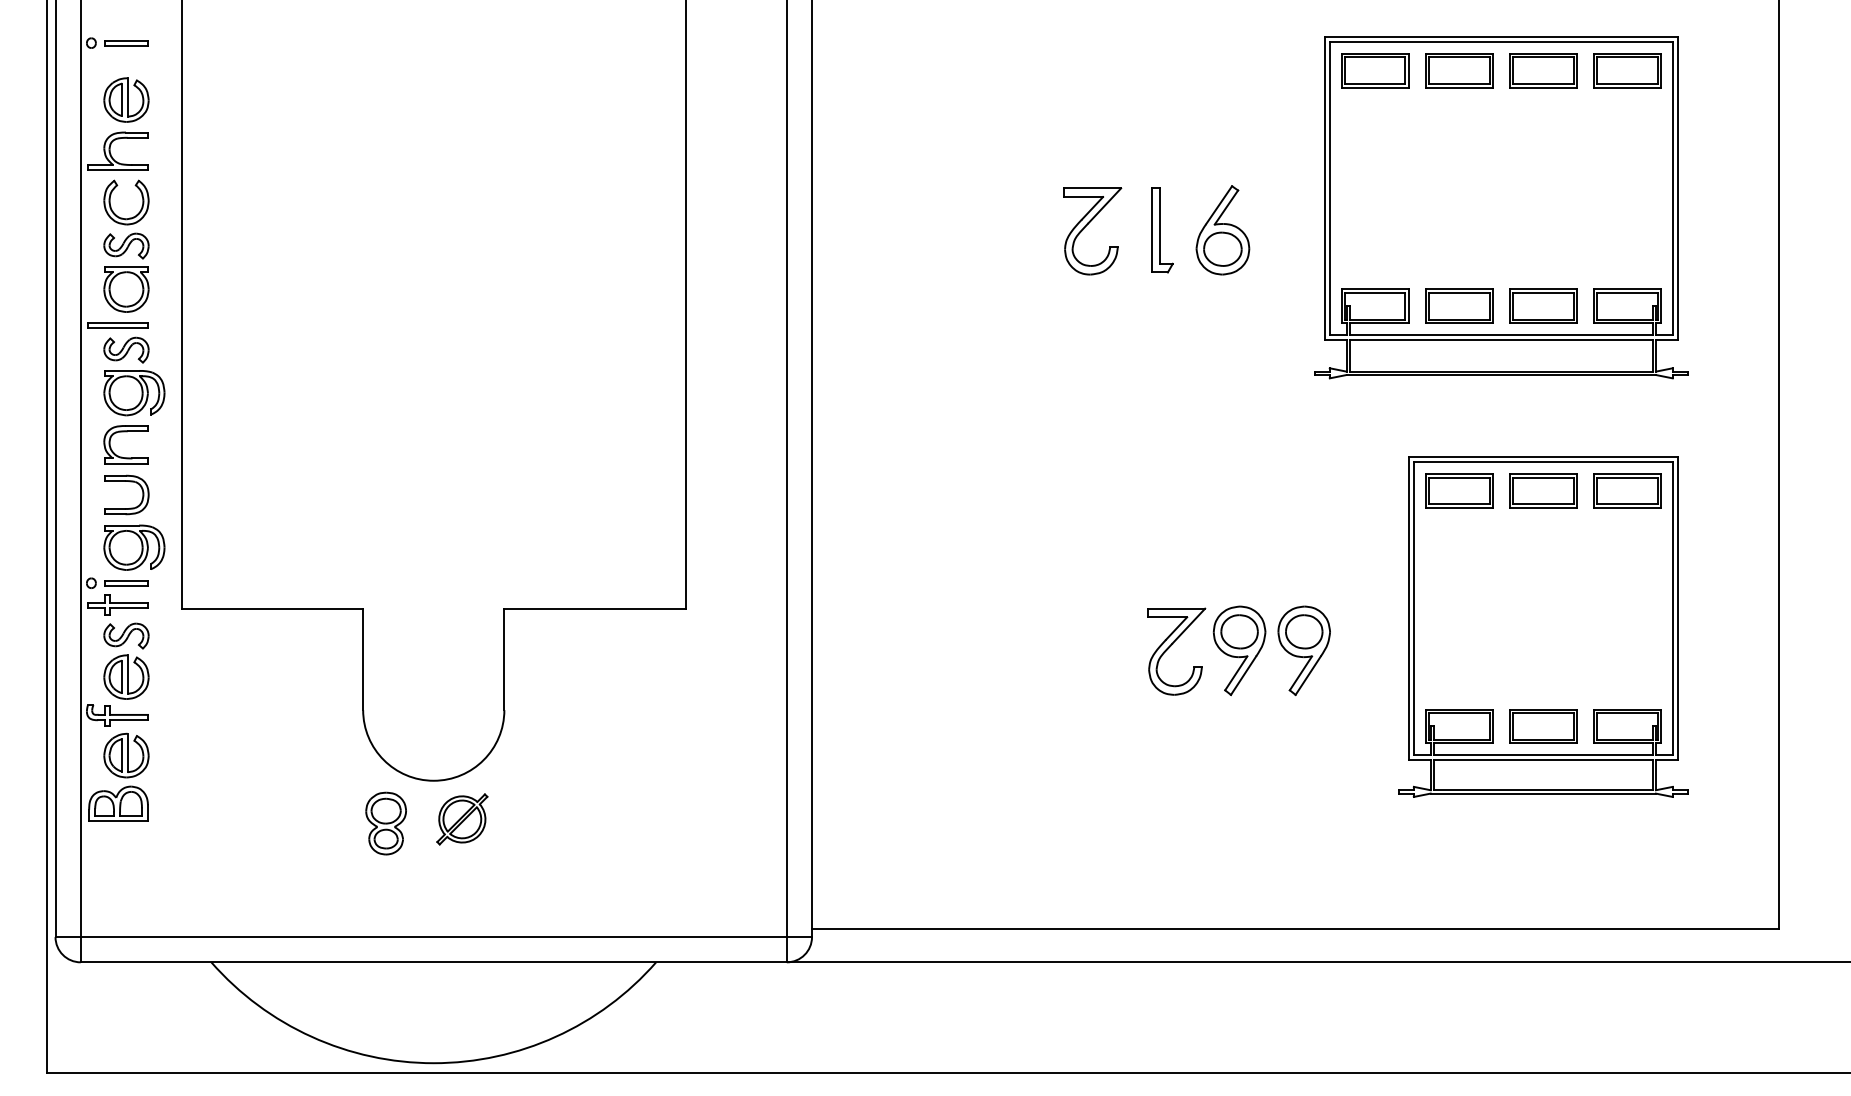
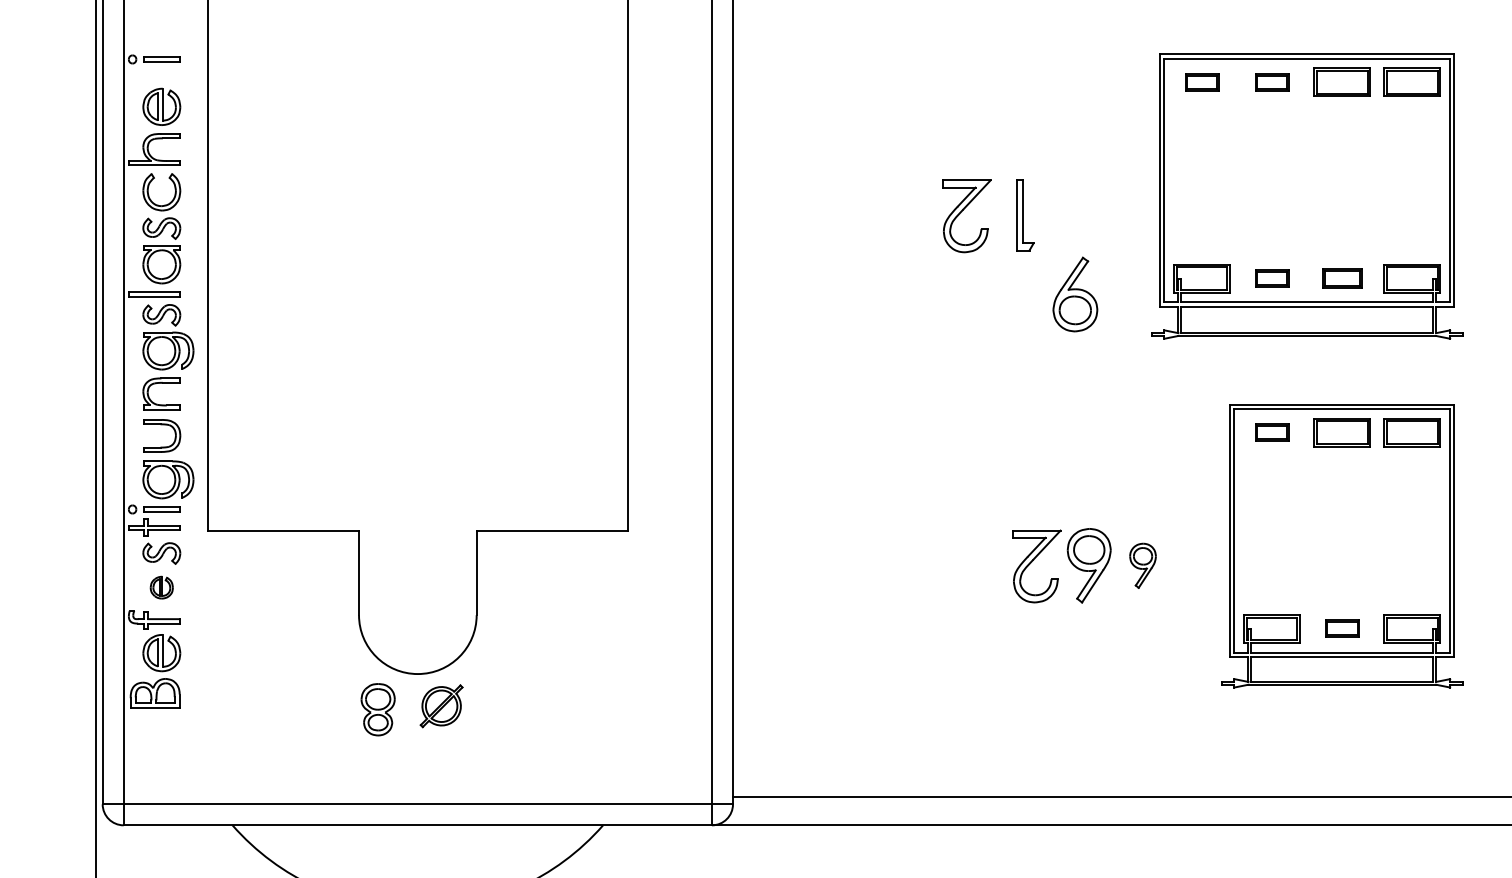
part: (1375, 70) -> (1202, 82), size x0.6
part: (1459, 70) -> (1272, 82), size x0.6
part: (1222, 230) -> (1075, 294), moved
part: (1459, 305) -> (1272, 278), size x0.6
part: (1543, 305) -> (1342, 278), size x0.7
part: (1459, 490) -> (1272, 432), size x0.6
part: (1303, 650) -> (1142, 565), size x0.6
part: (126, 676) -> (161, 587), size x0.6
part: (1543, 726) -> (1342, 628), size x0.6

